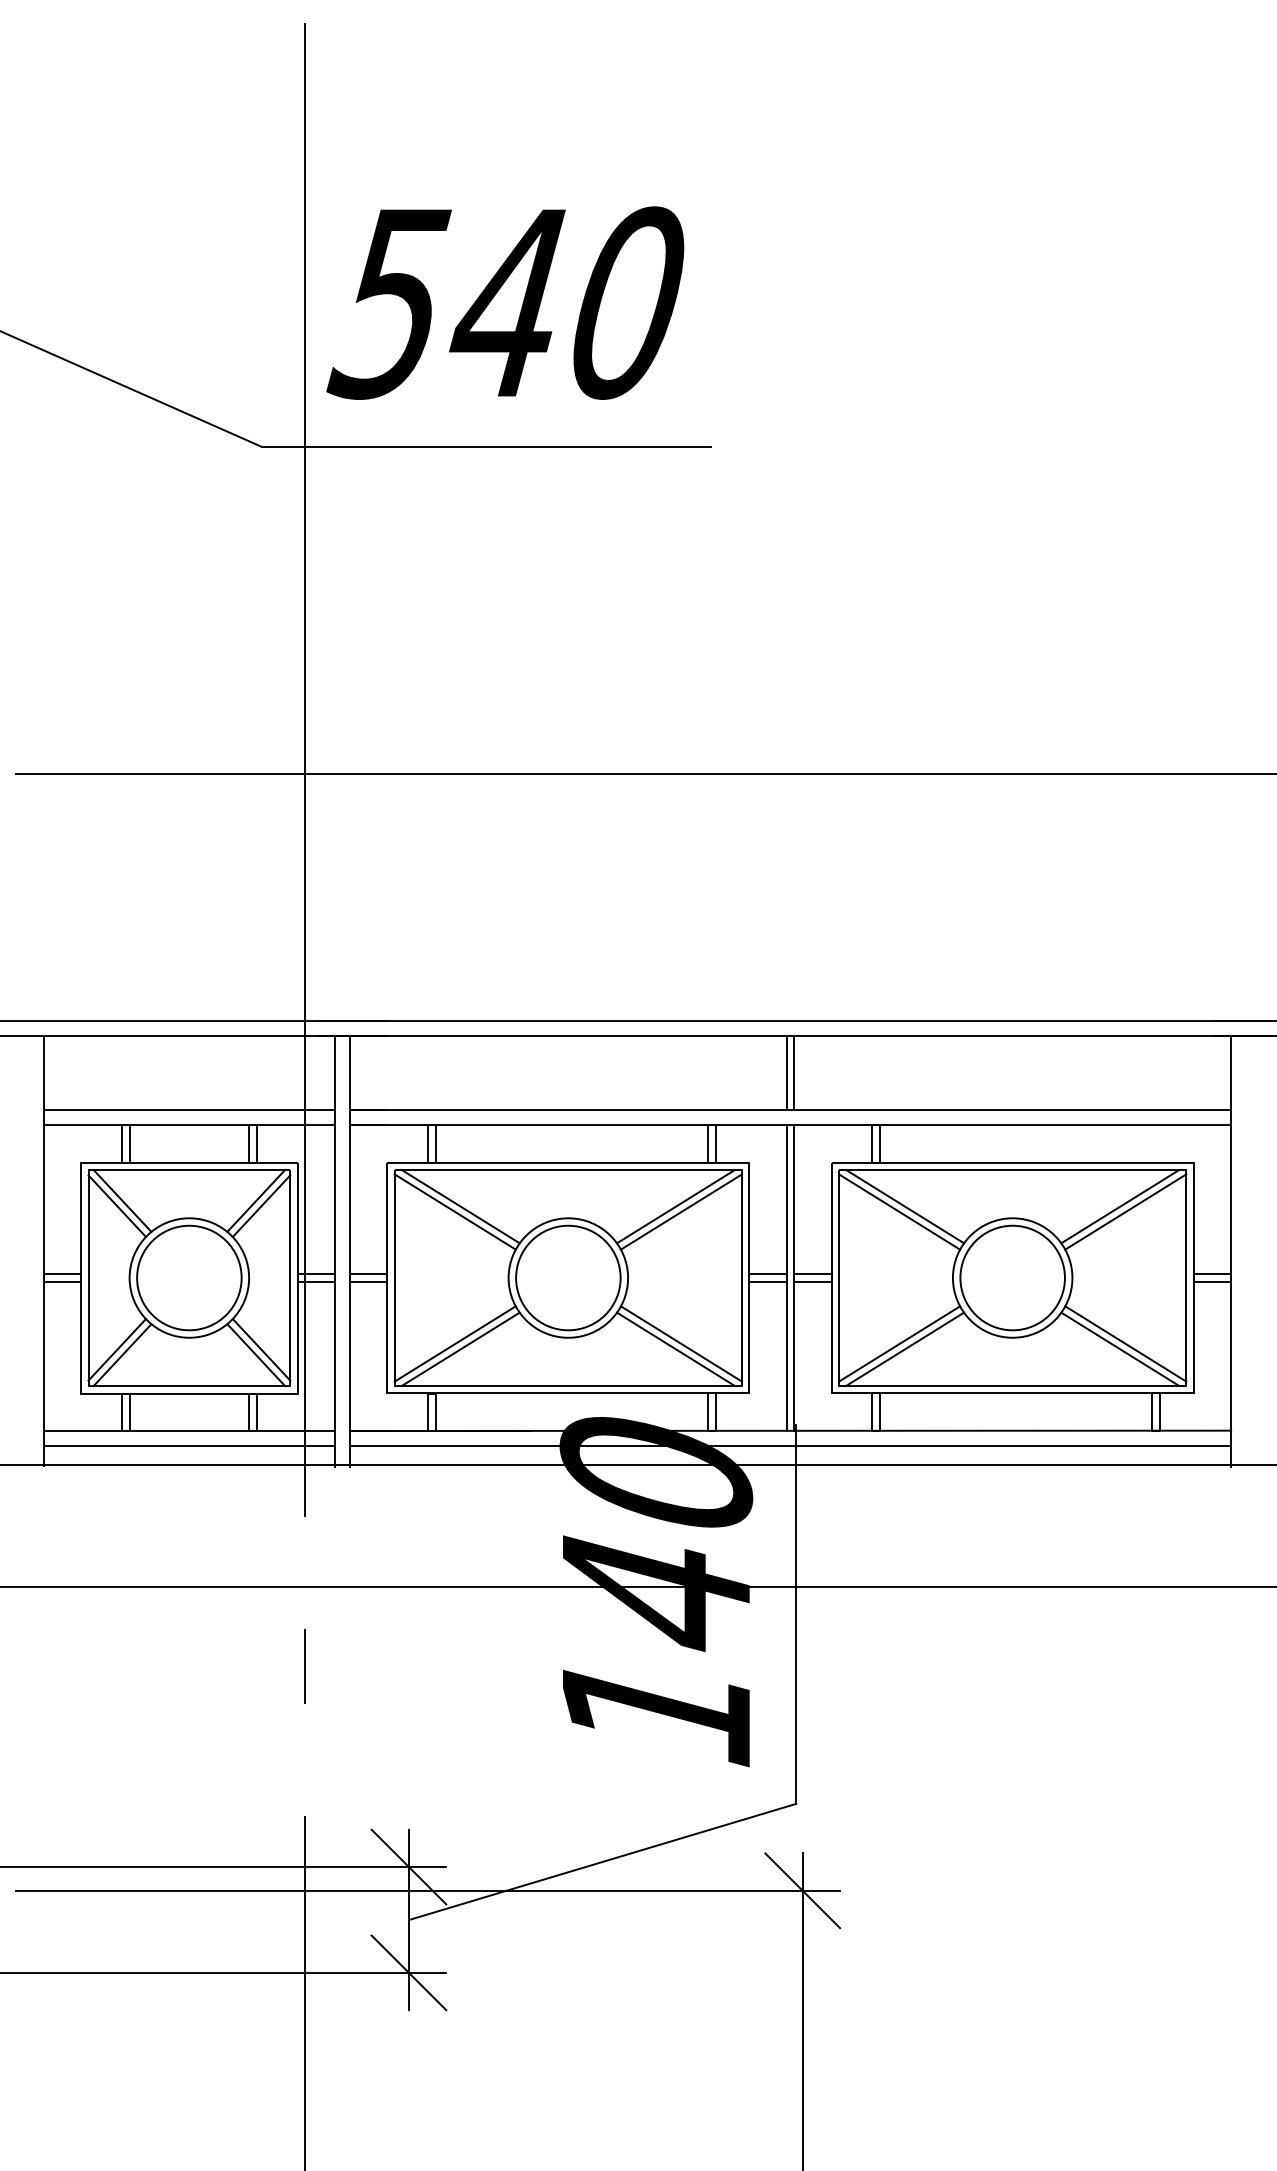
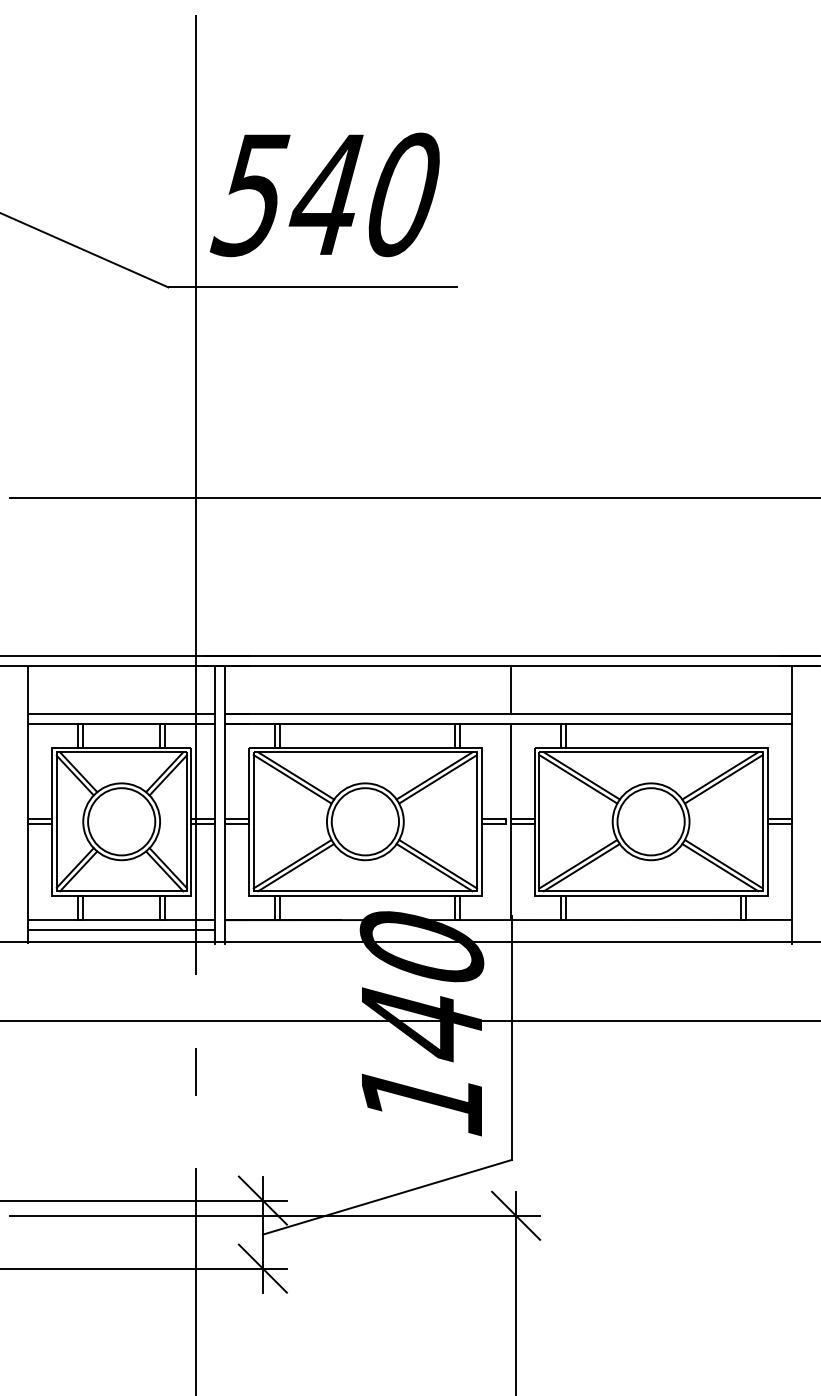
line: (786, 1072) -> (505, 689), removed
line: (786, 1277) -> (505, 821), removed
line: (789, 1445) -> (507, 929), removed

